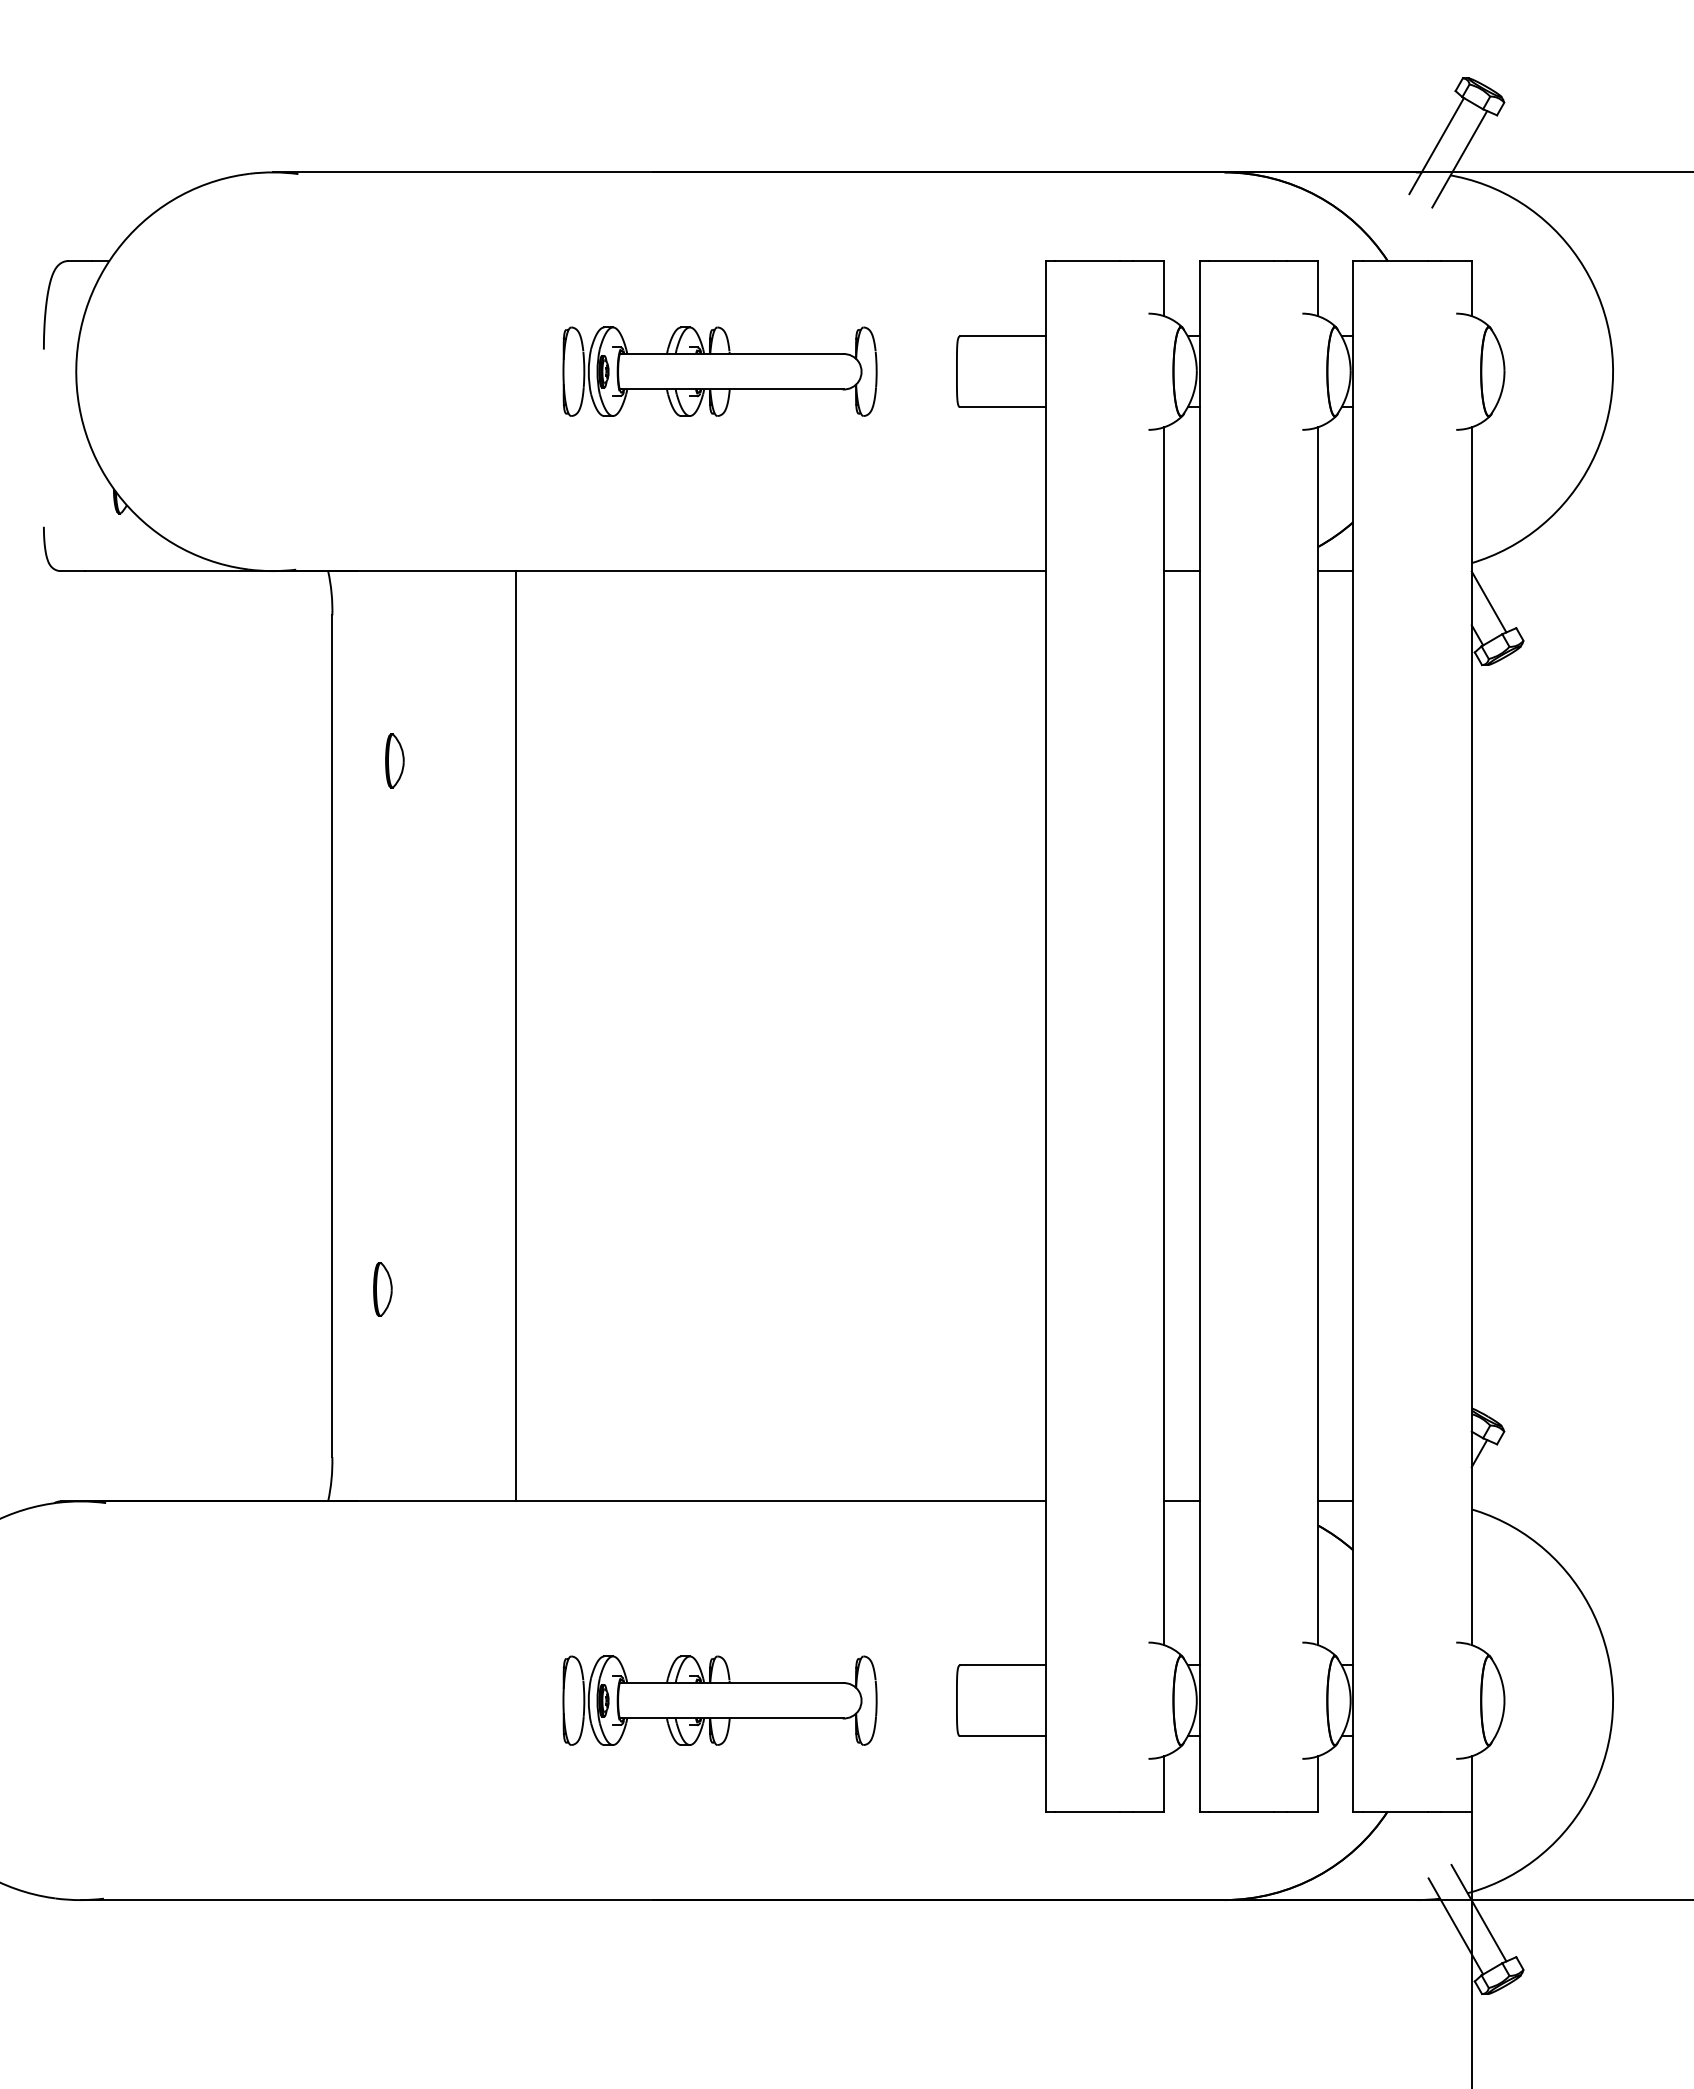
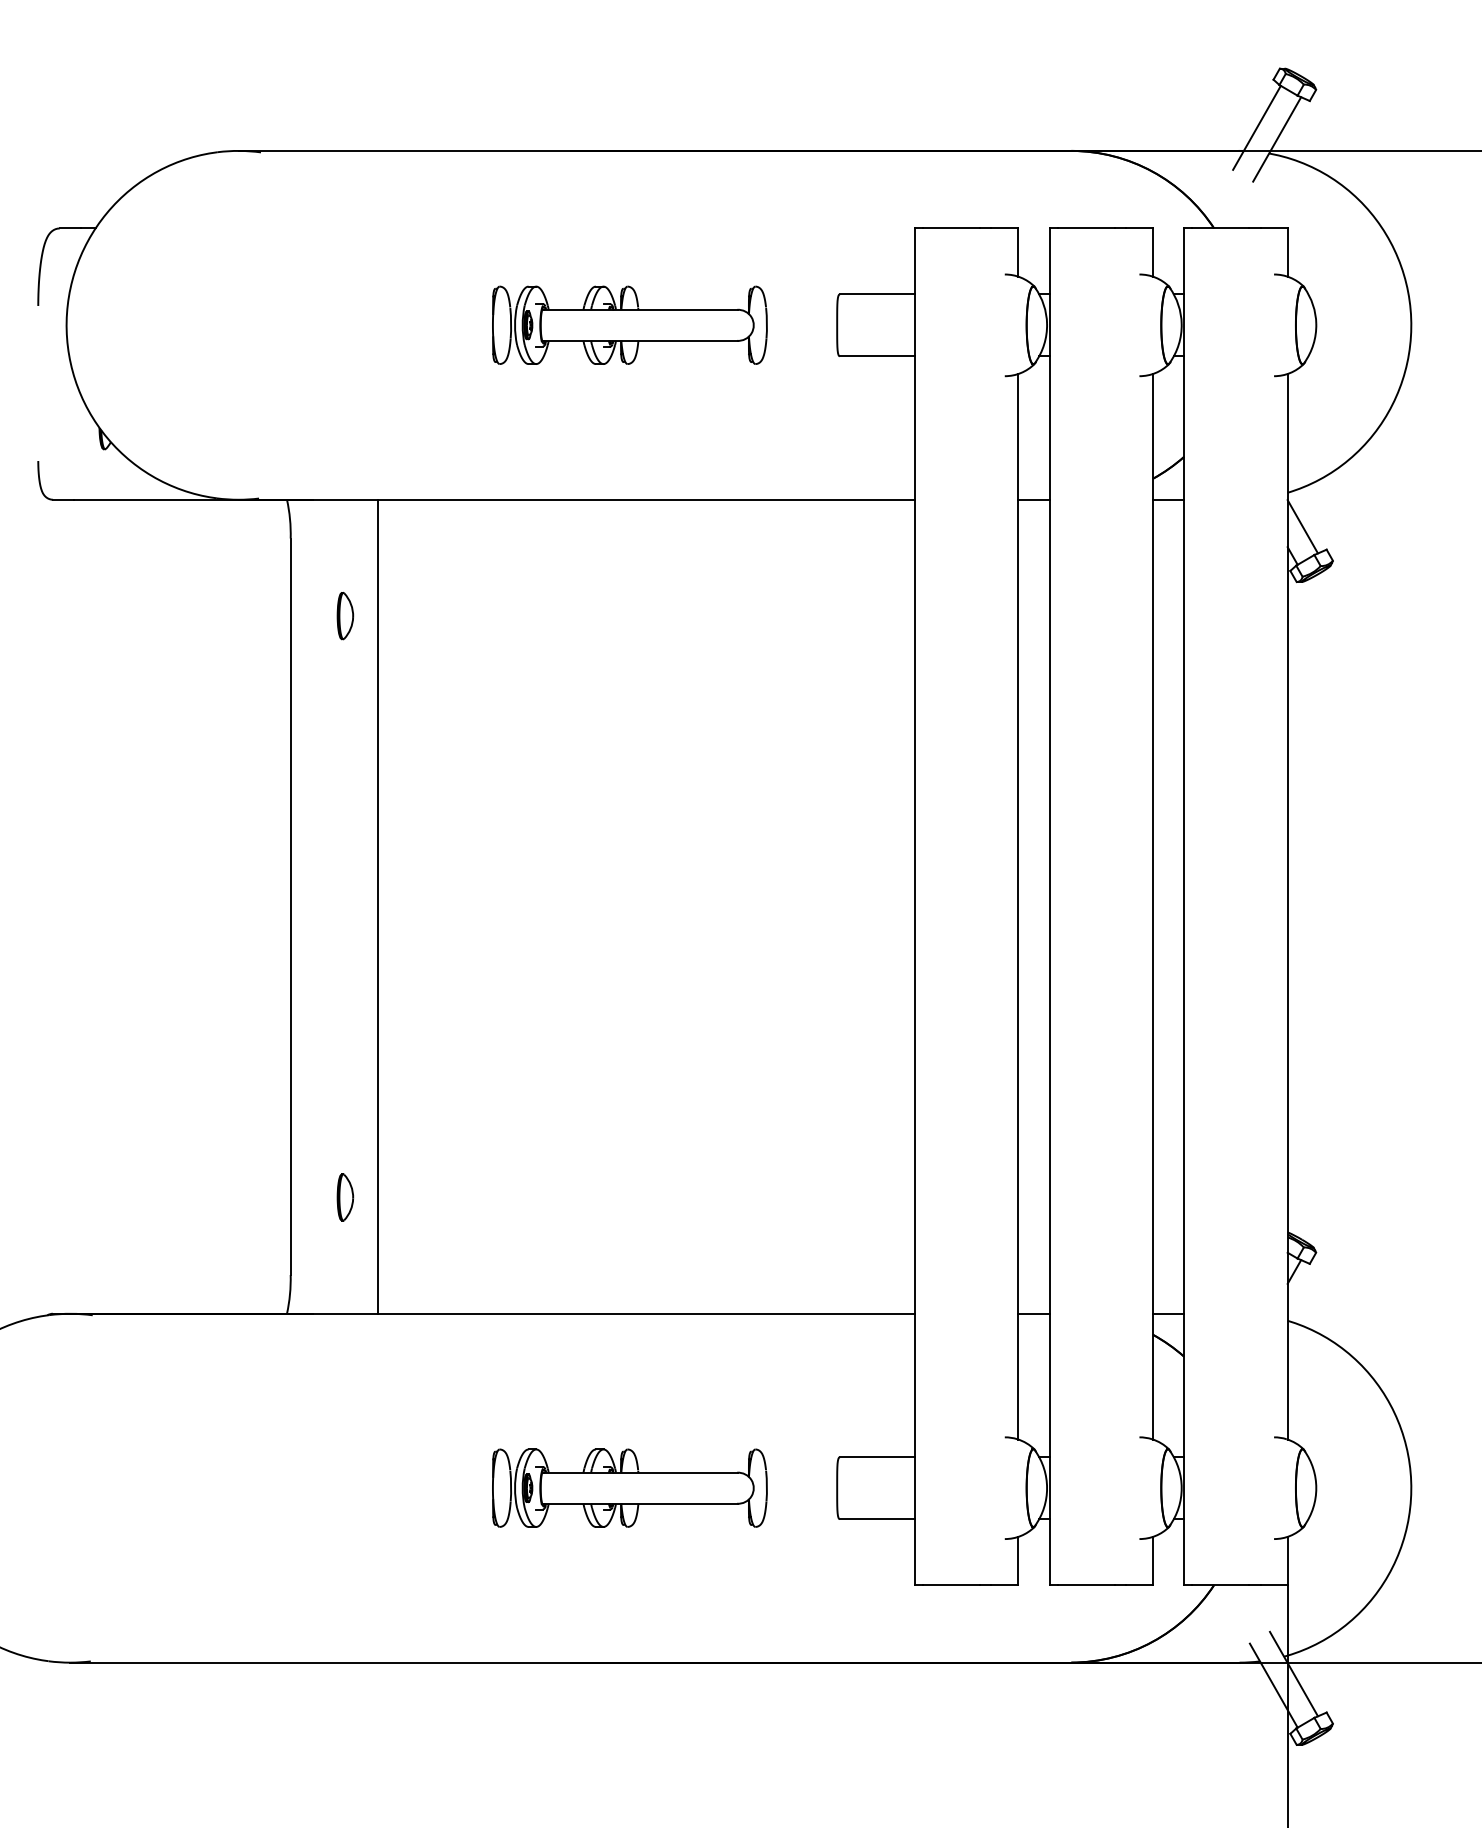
part: (394, 760) -> (345, 615), moved
line: (516, 1036) -> (378, 907), moved
part: (382, 1289) -> (345, 1197), moved

